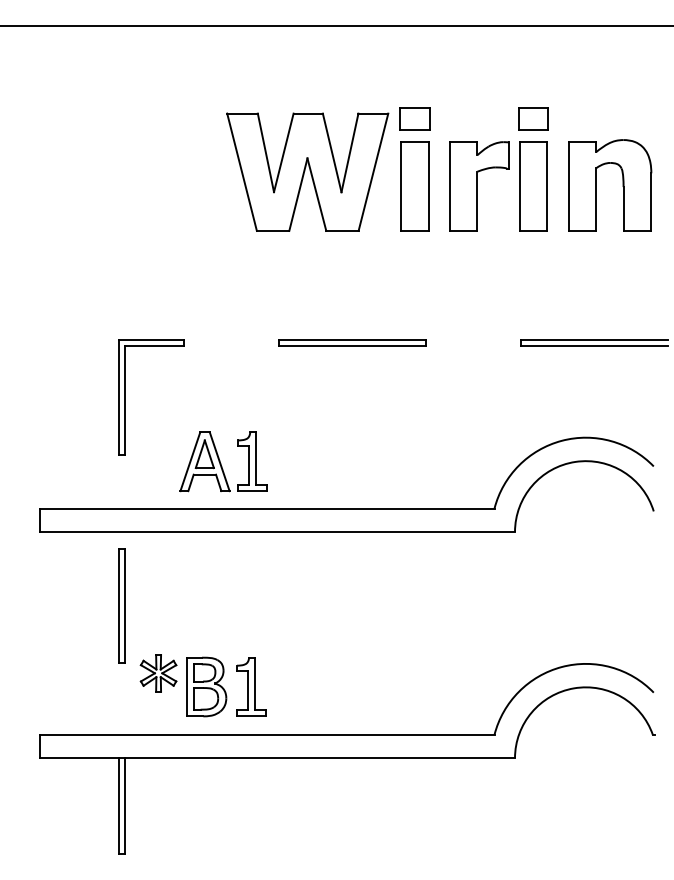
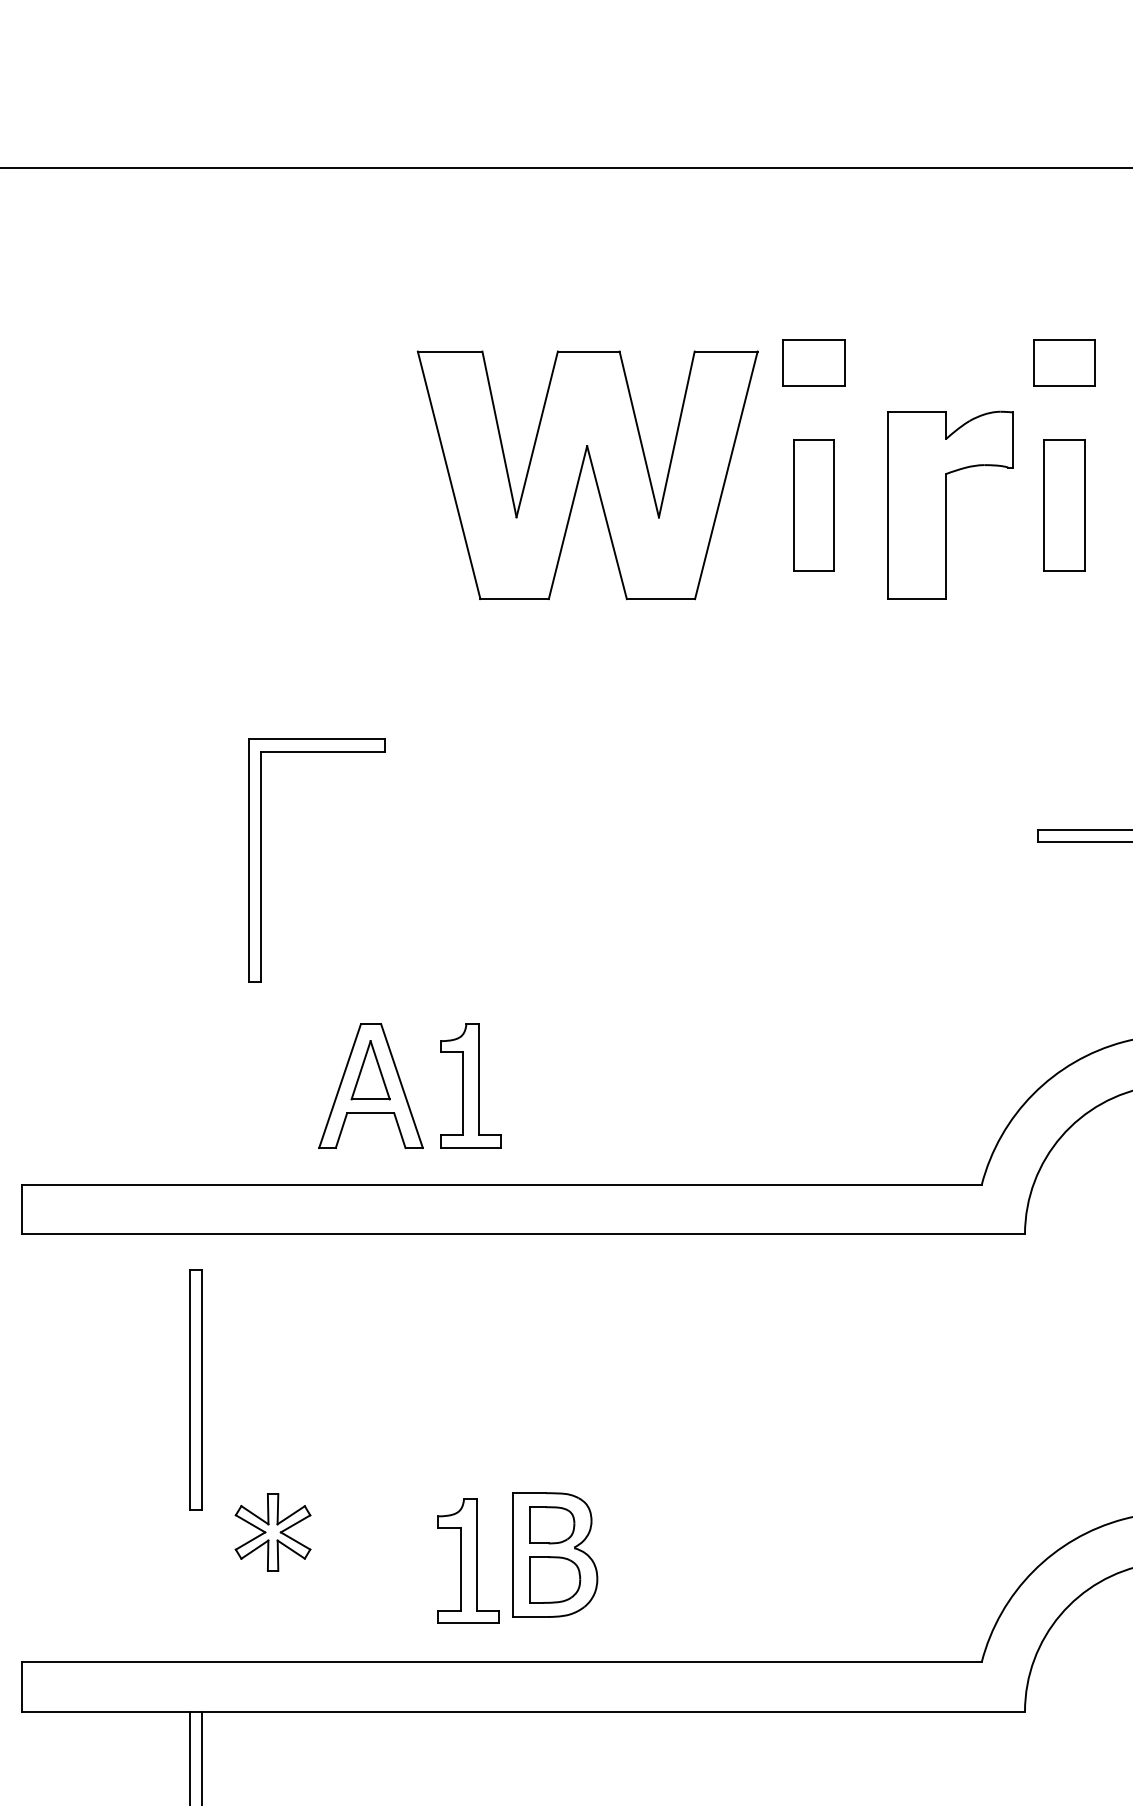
part: (414, 186) -> (812, 505), size x0.7
part: (533, 186) -> (1064, 505), size x0.7
part: (352, 342) -> (682, 834), removed
part: (125, 397) -> (262, 859), moved
part: (206, 686) -> (555, 1553), moved

